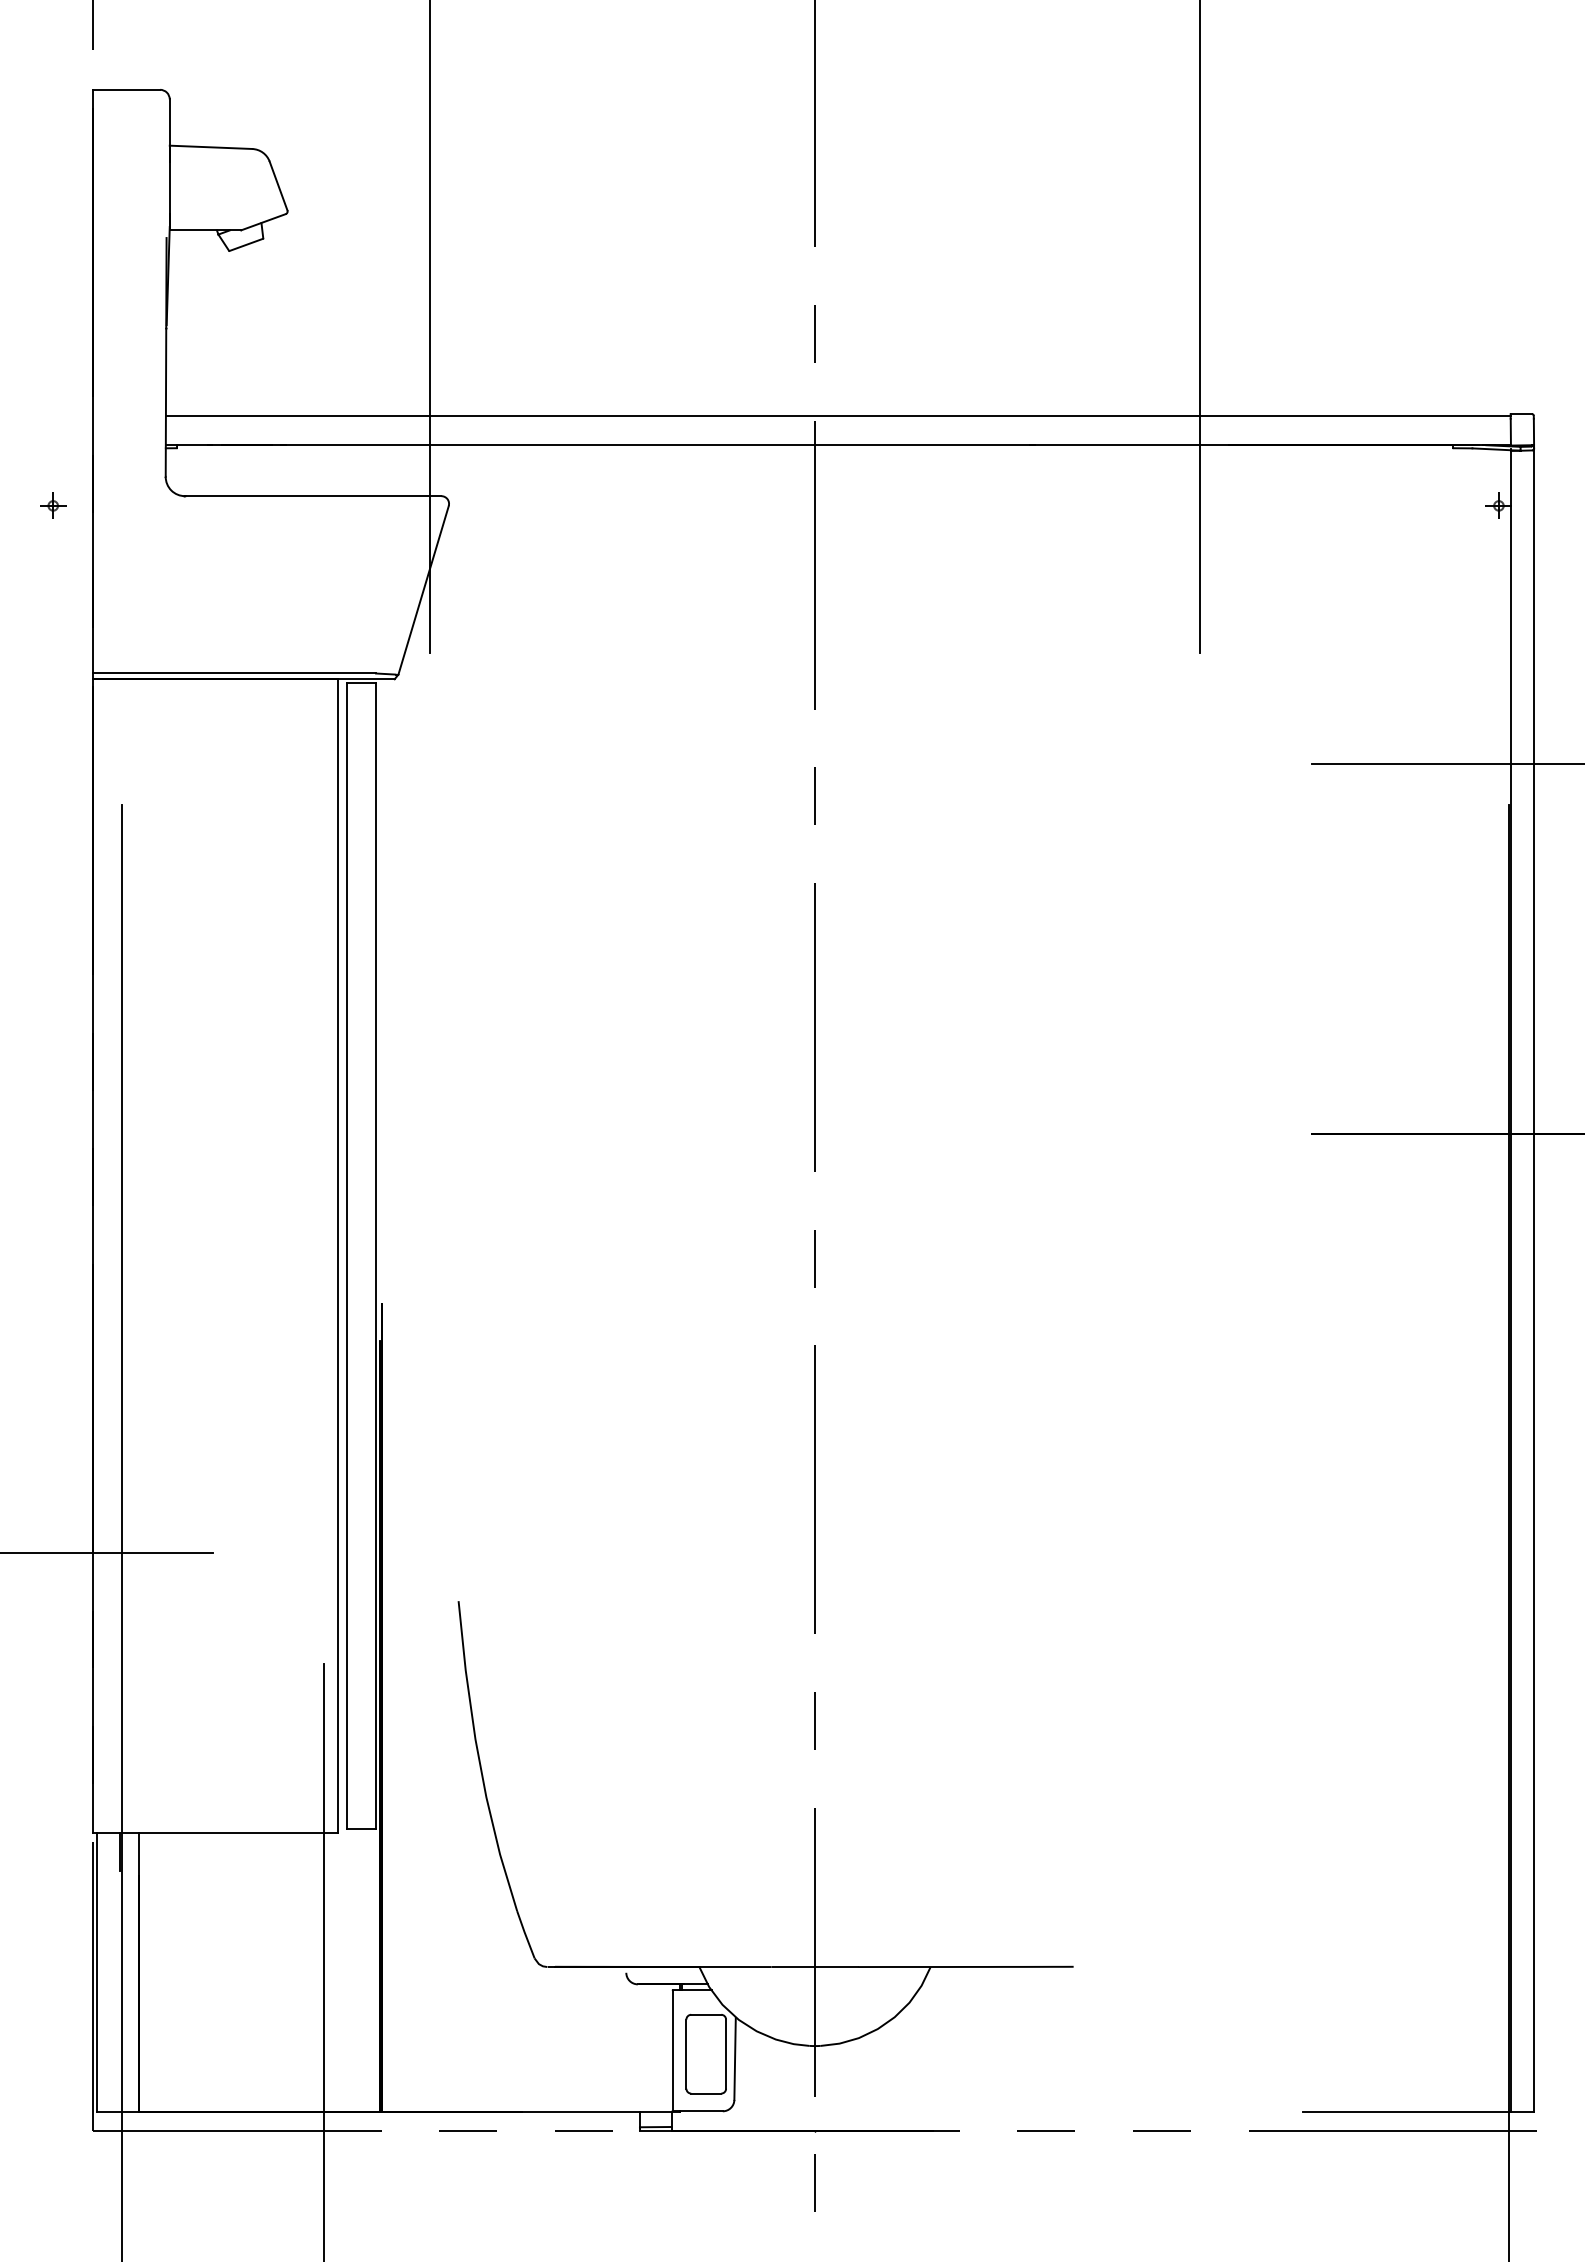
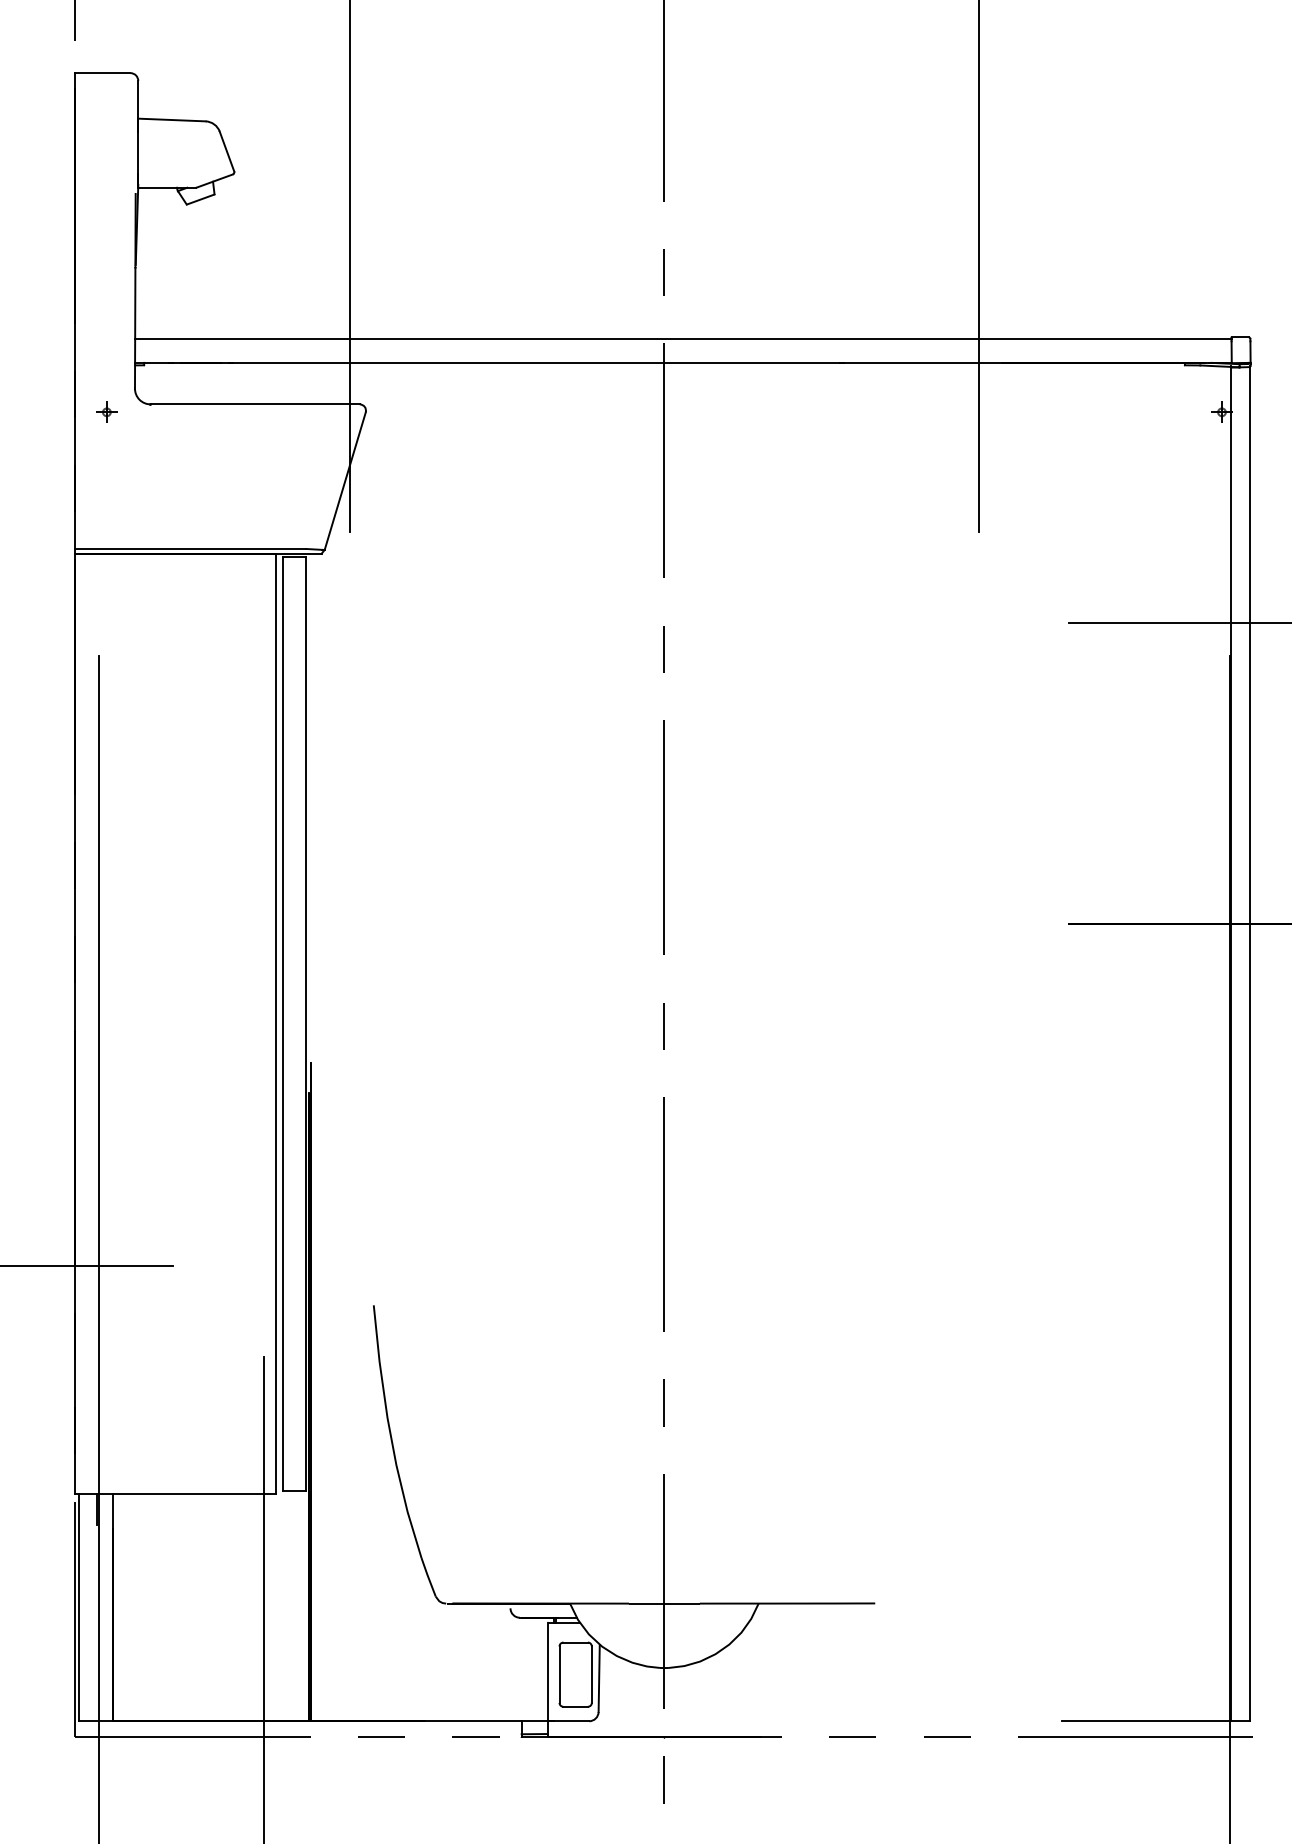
part: (53, 505) -> (107, 412), moved

